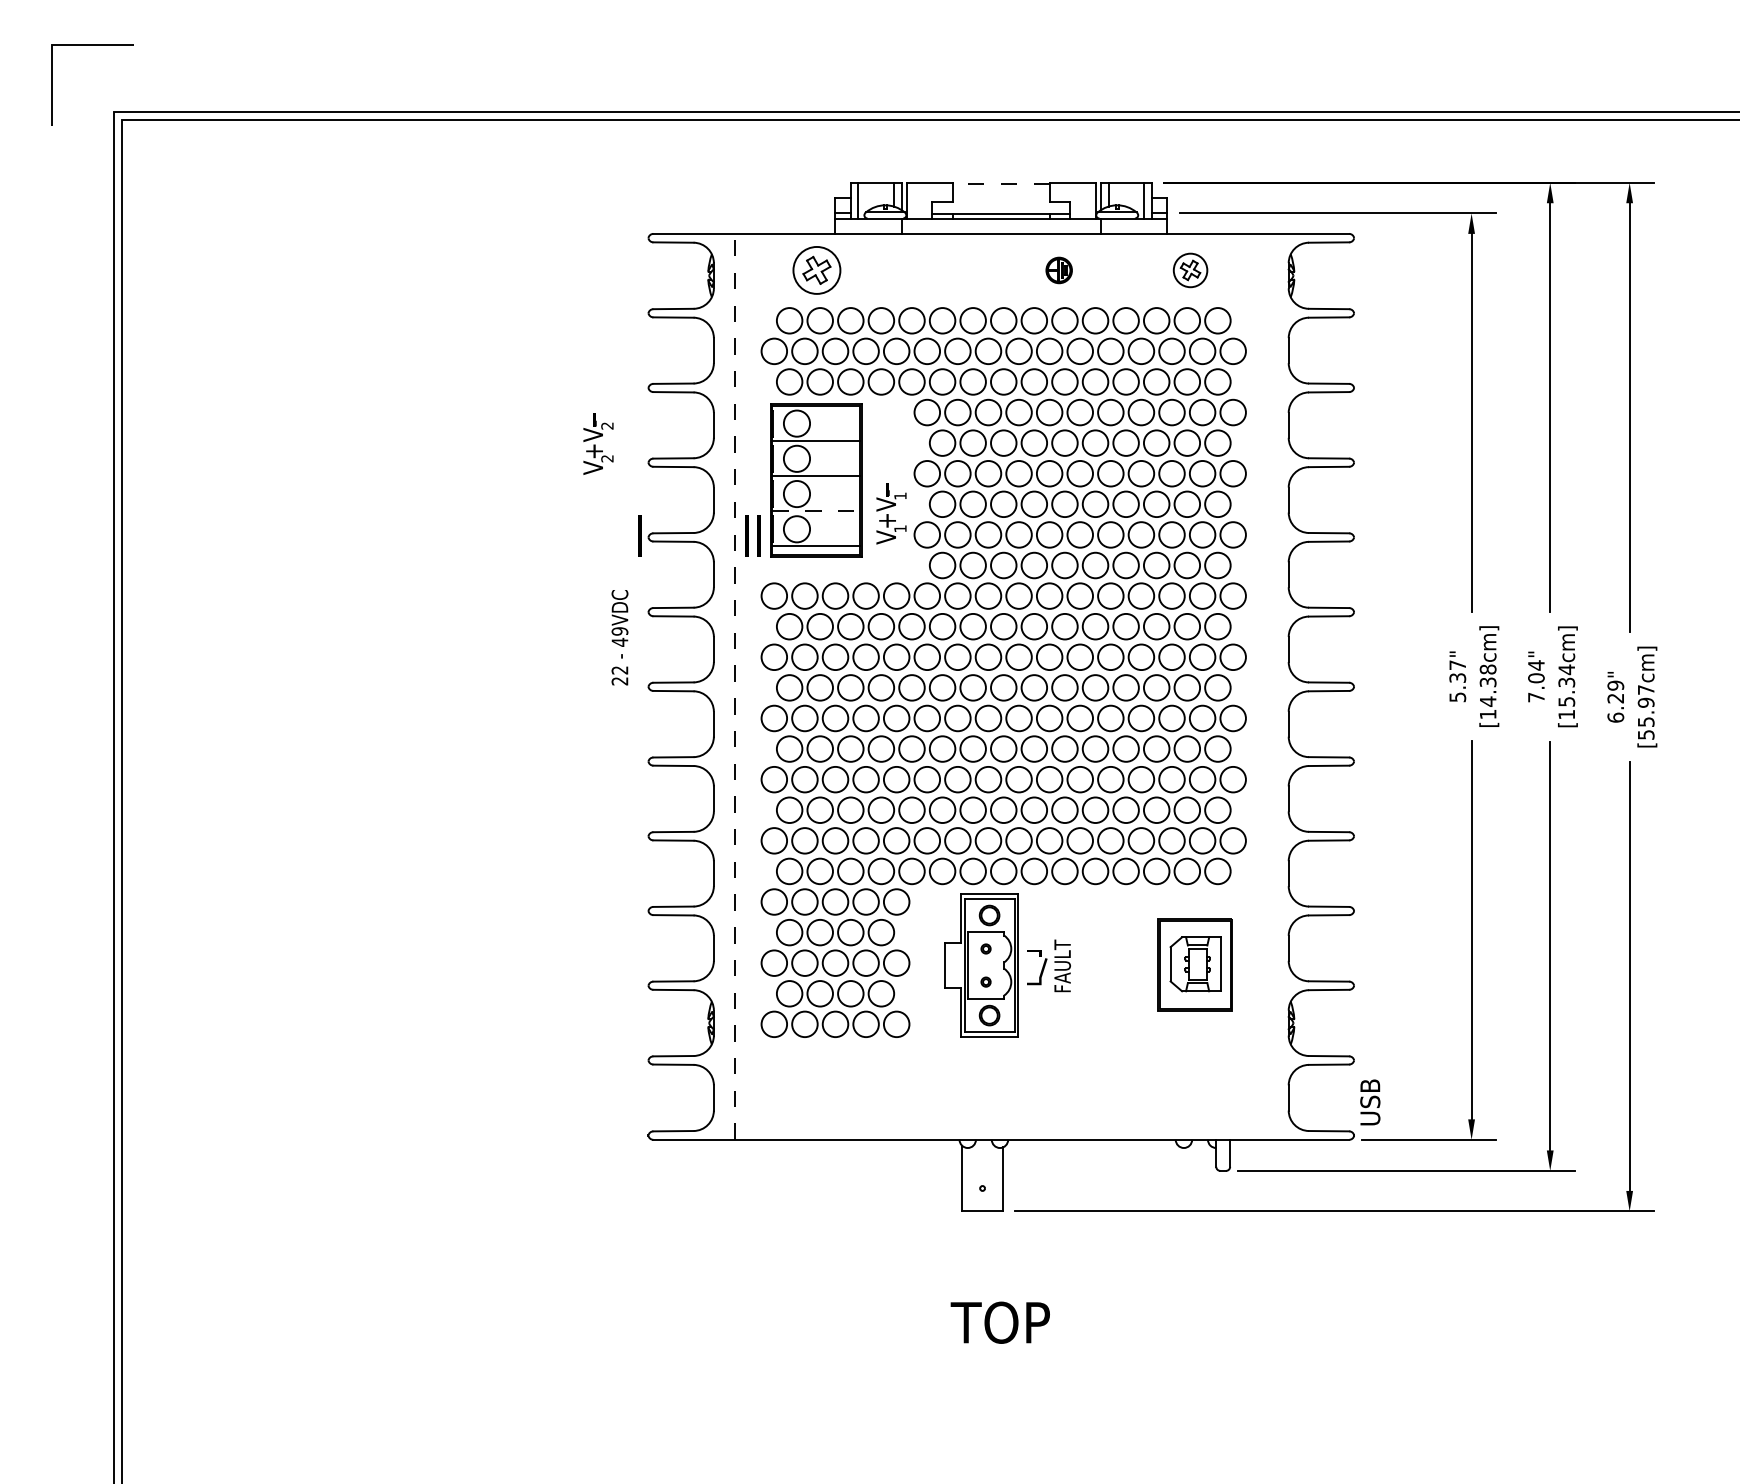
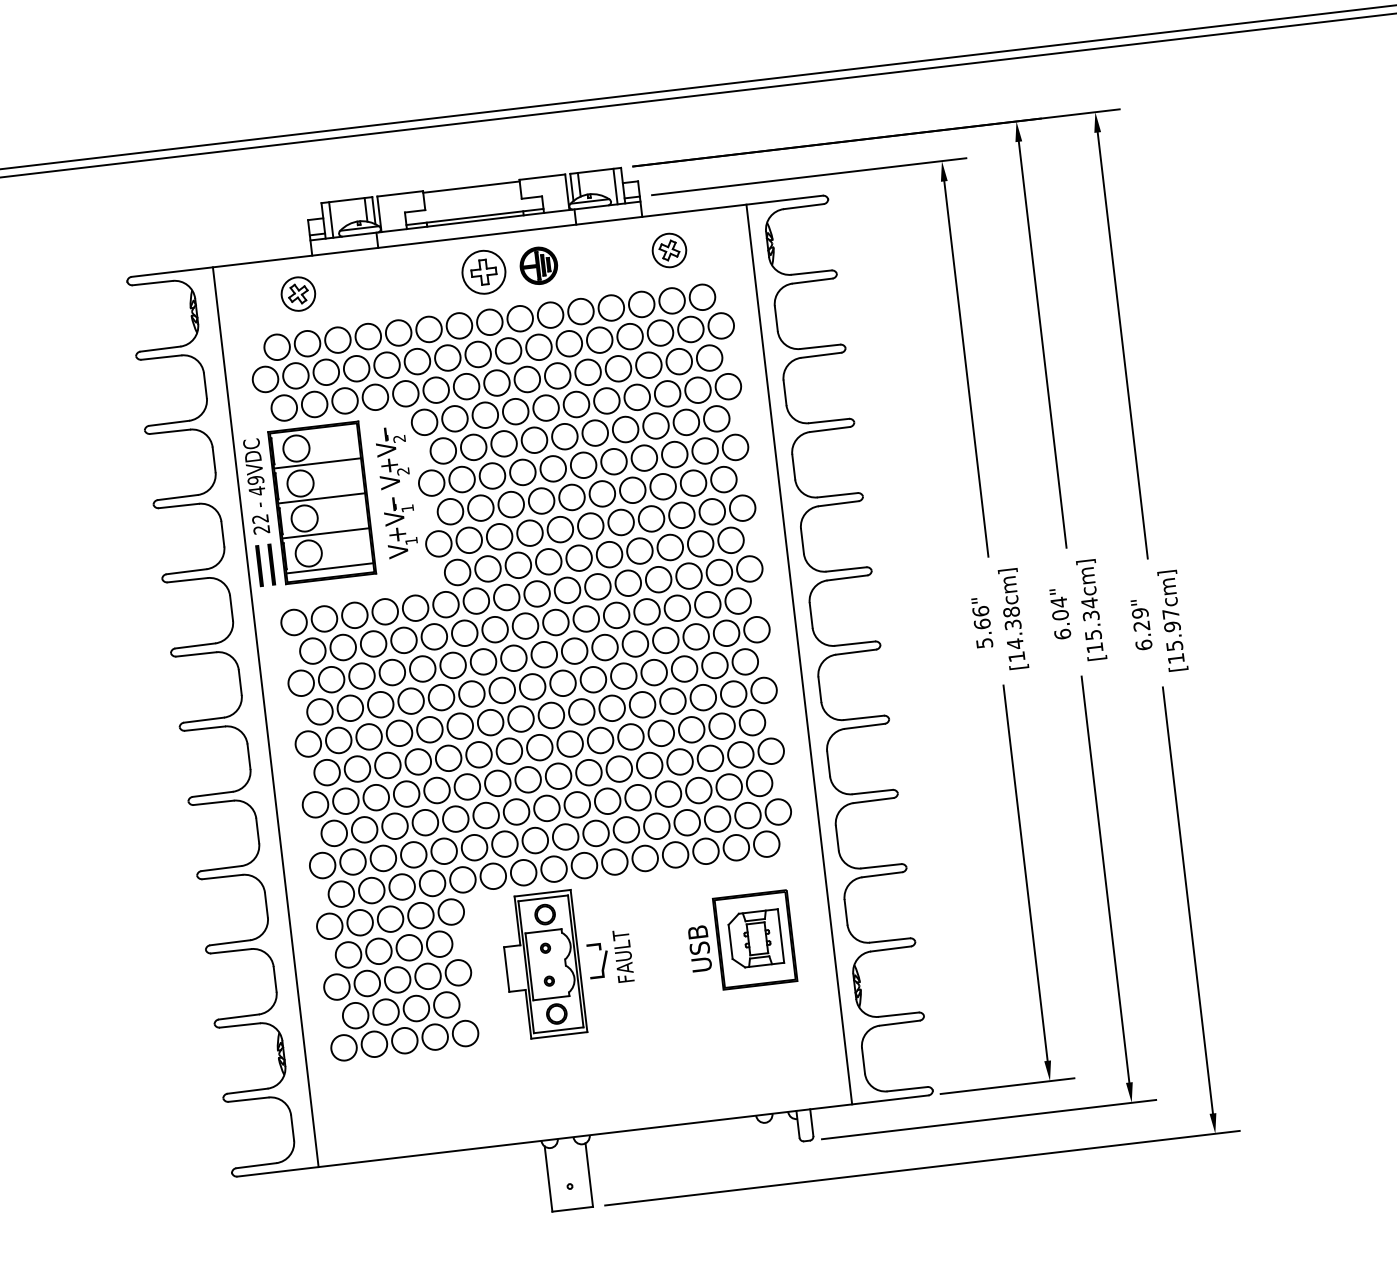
line: (1001, 184) -> (471, 187), dashed -> solid
part: (816, 270) -> (297, 294), size x0.71
part: (1003, 270) -> (483, 272), added
part: (1059, 270) -> (539, 265), size x1.43
text: (598, 443) -> (392, 457), moved
line: (816, 511) -> (326, 533), dashed -> solid
line: (639, 535) -> (153, 578), removed
text: (619, 637) -> (256, 486), moved
text: (1457, 671) -> (981, 617), 5.37" -> 5.66"
line: (735, 686) -> (266, 716), dashed -> solid
line: (1272, 686) -> (799, 654), added
text: (1536, 697) -> (1062, 634), 7.04" -> 6.04"
text: (1646, 734) -> (1176, 658), [55.97cm] -> [15.97cm]
text: (1370, 1102) -> (700, 948), moved

